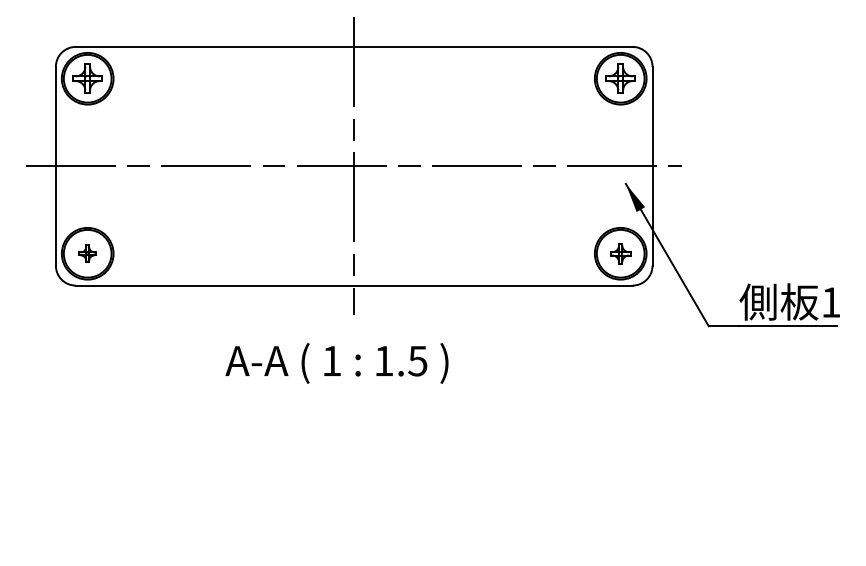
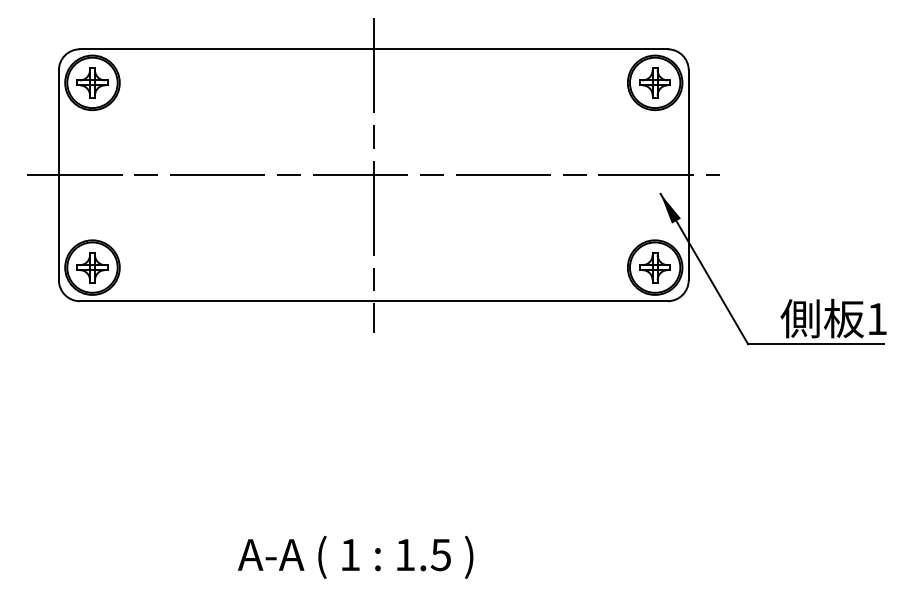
part: (87, 253) -> (92, 267), size x1.67
part: (620, 253) -> (654, 267), size x1.43
text: (336, 362) -> (355, 556), moved

